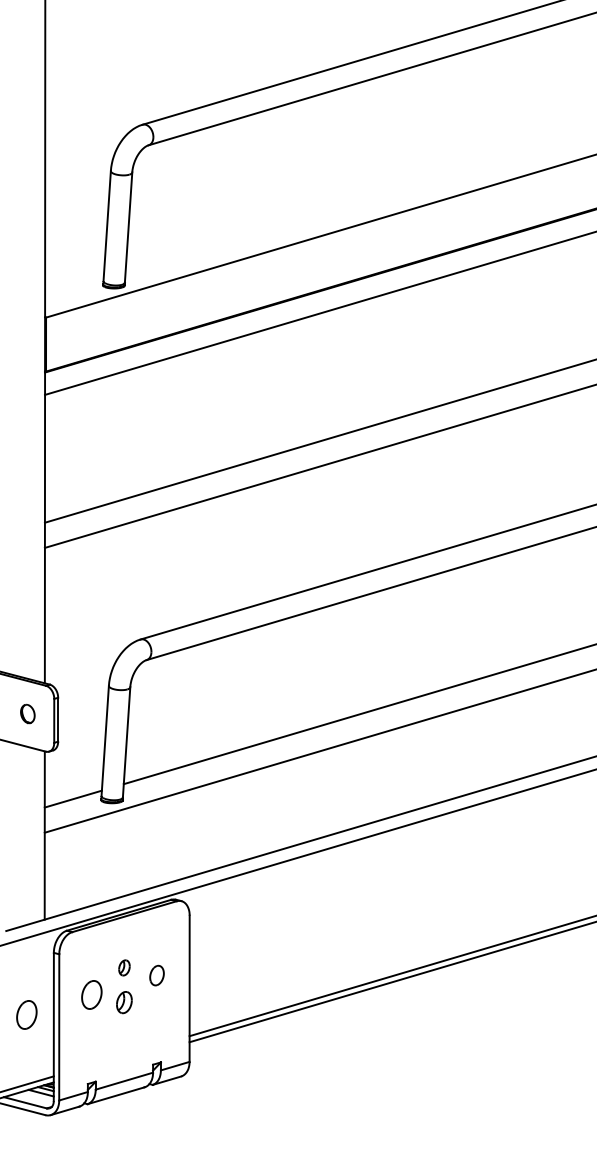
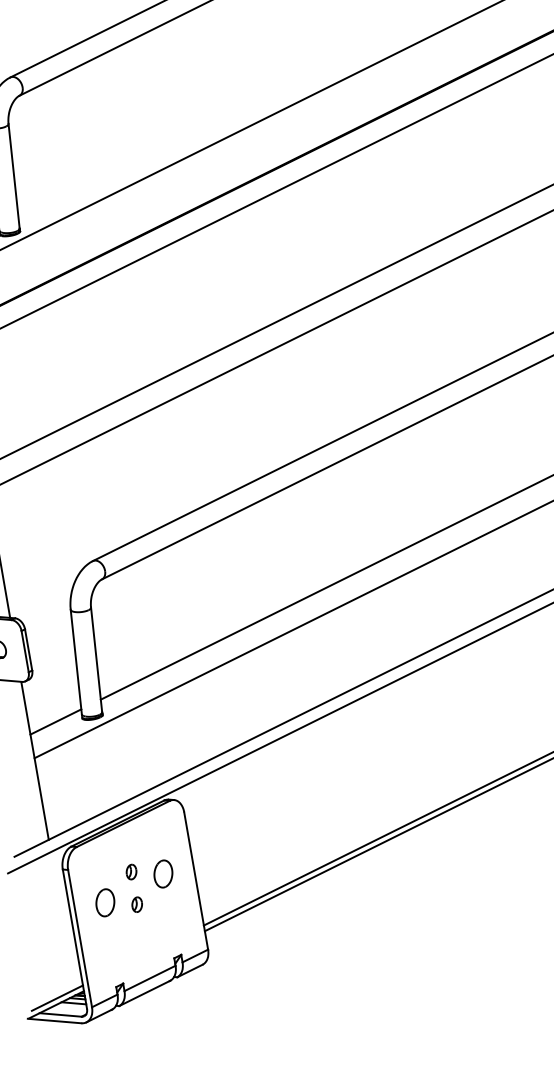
part: (156, 975) -> (162, 873), size x1.43
part: (124, 1002) -> (137, 904), size x0.71
part: (26, 1014) -> (47, 931), removed

